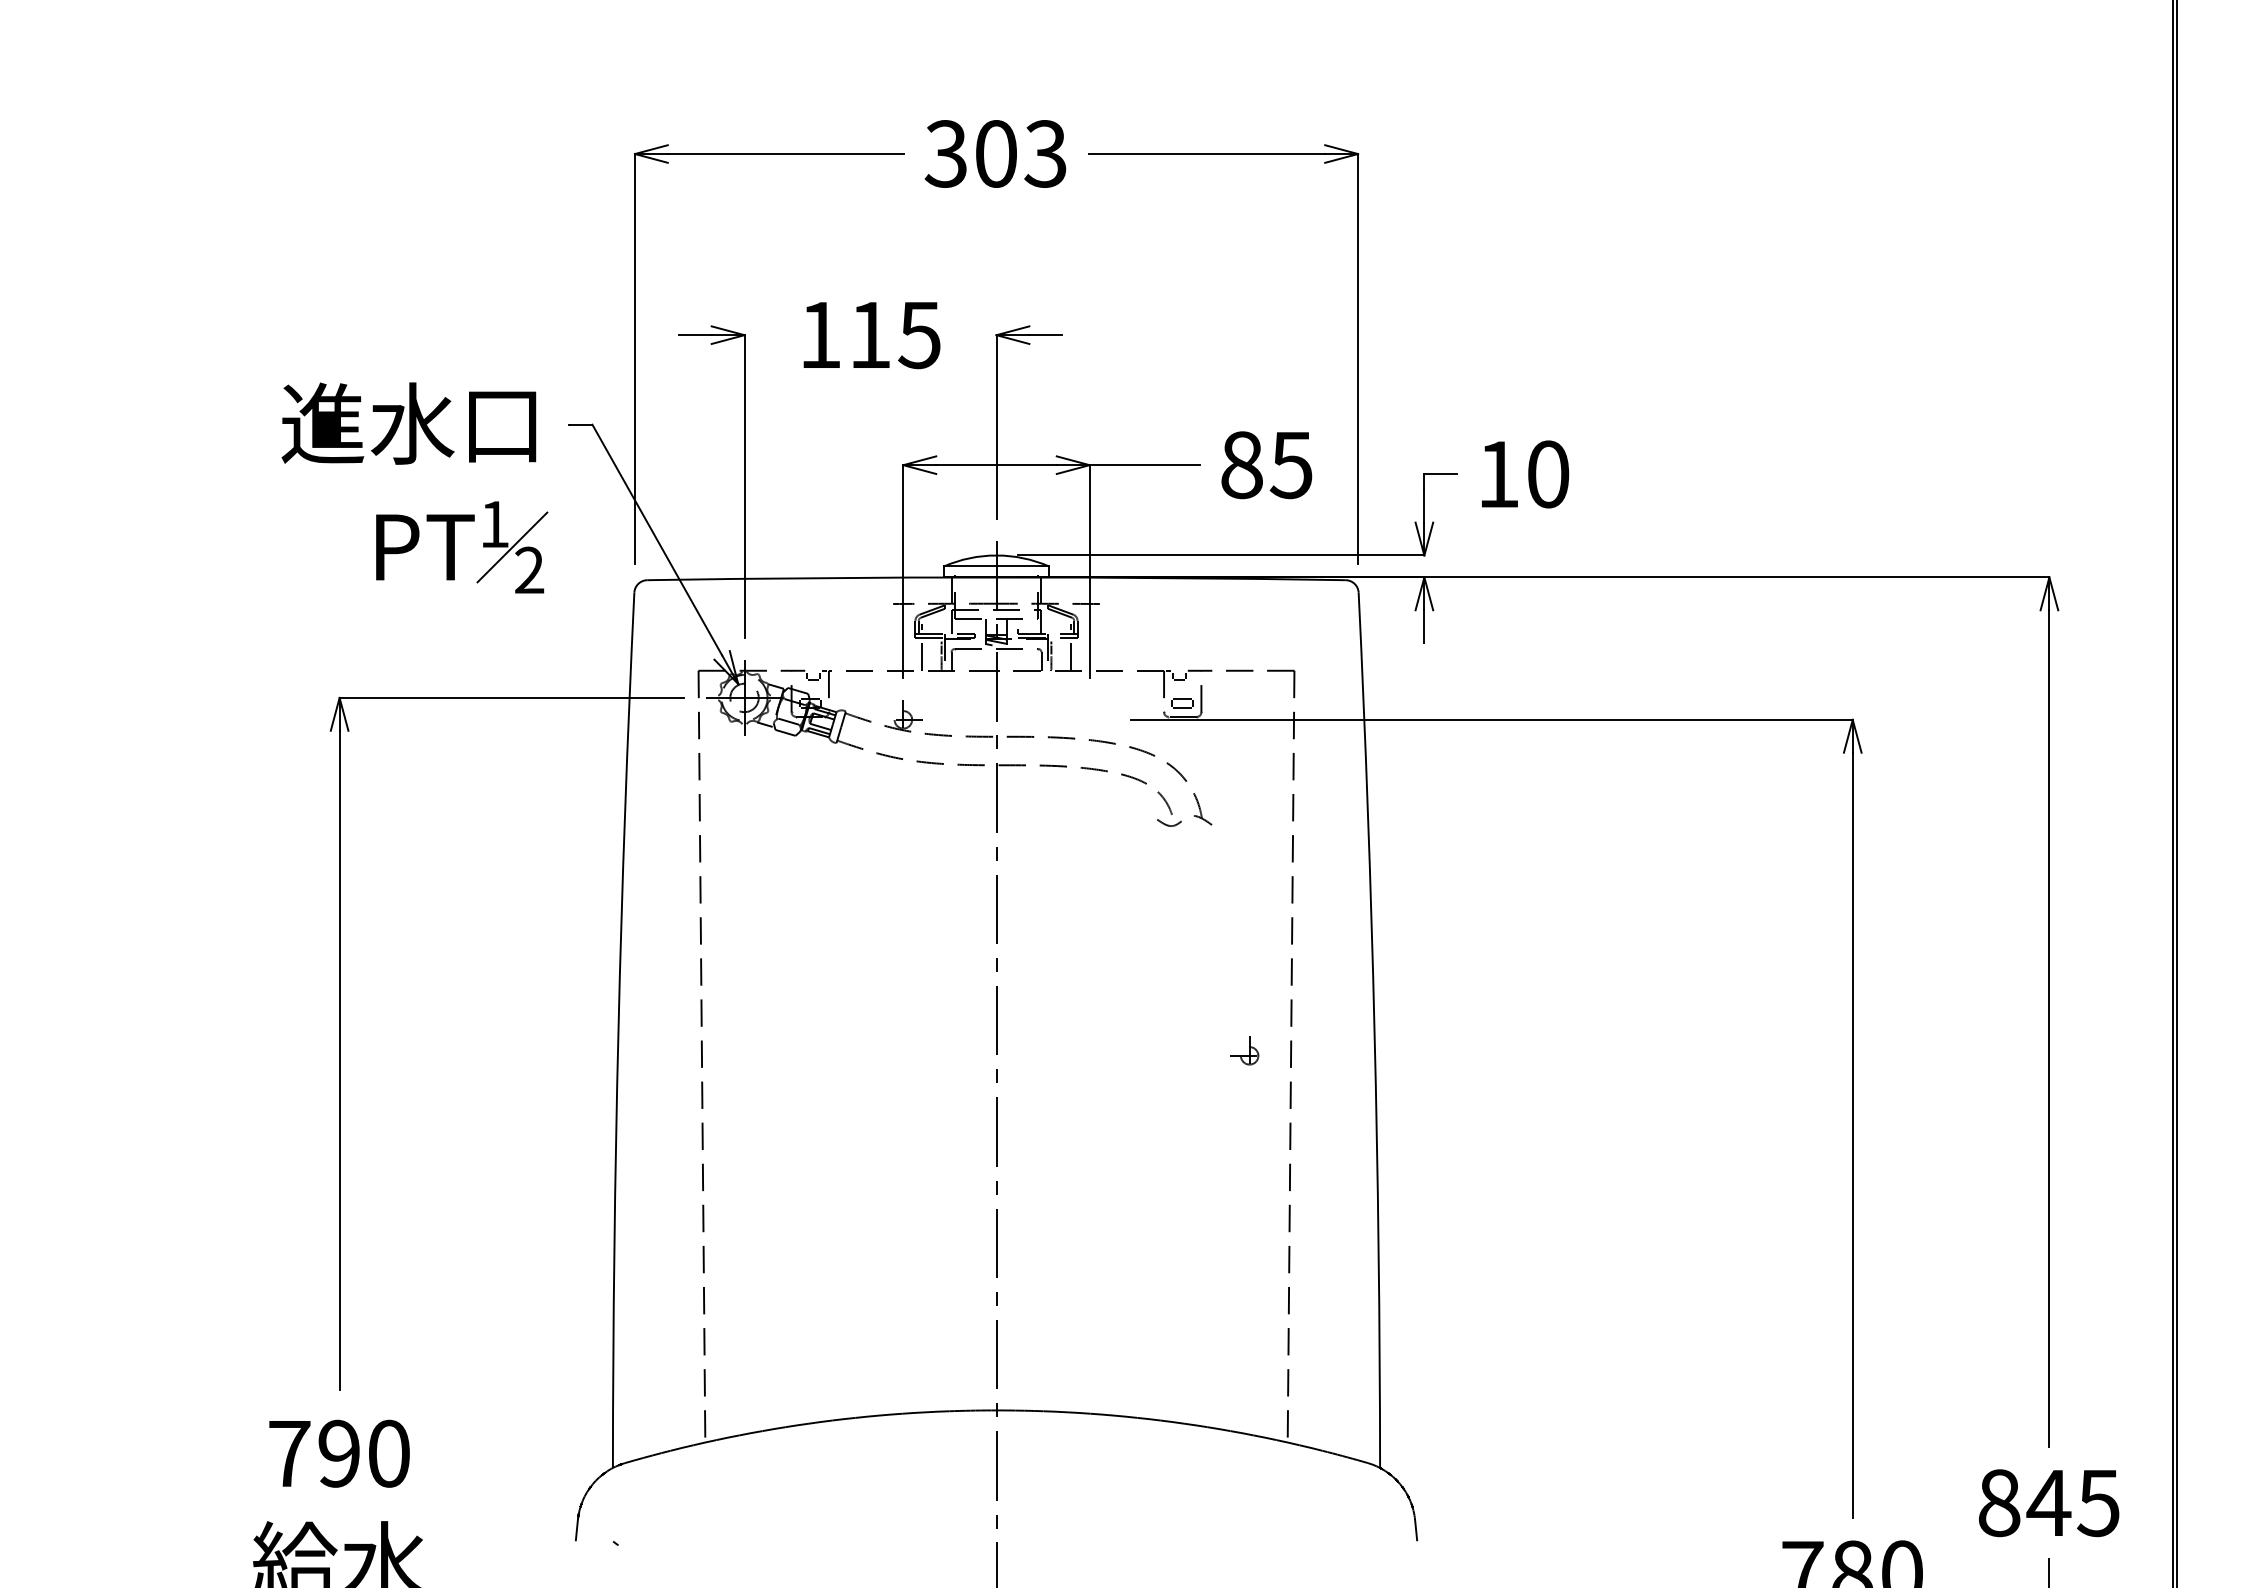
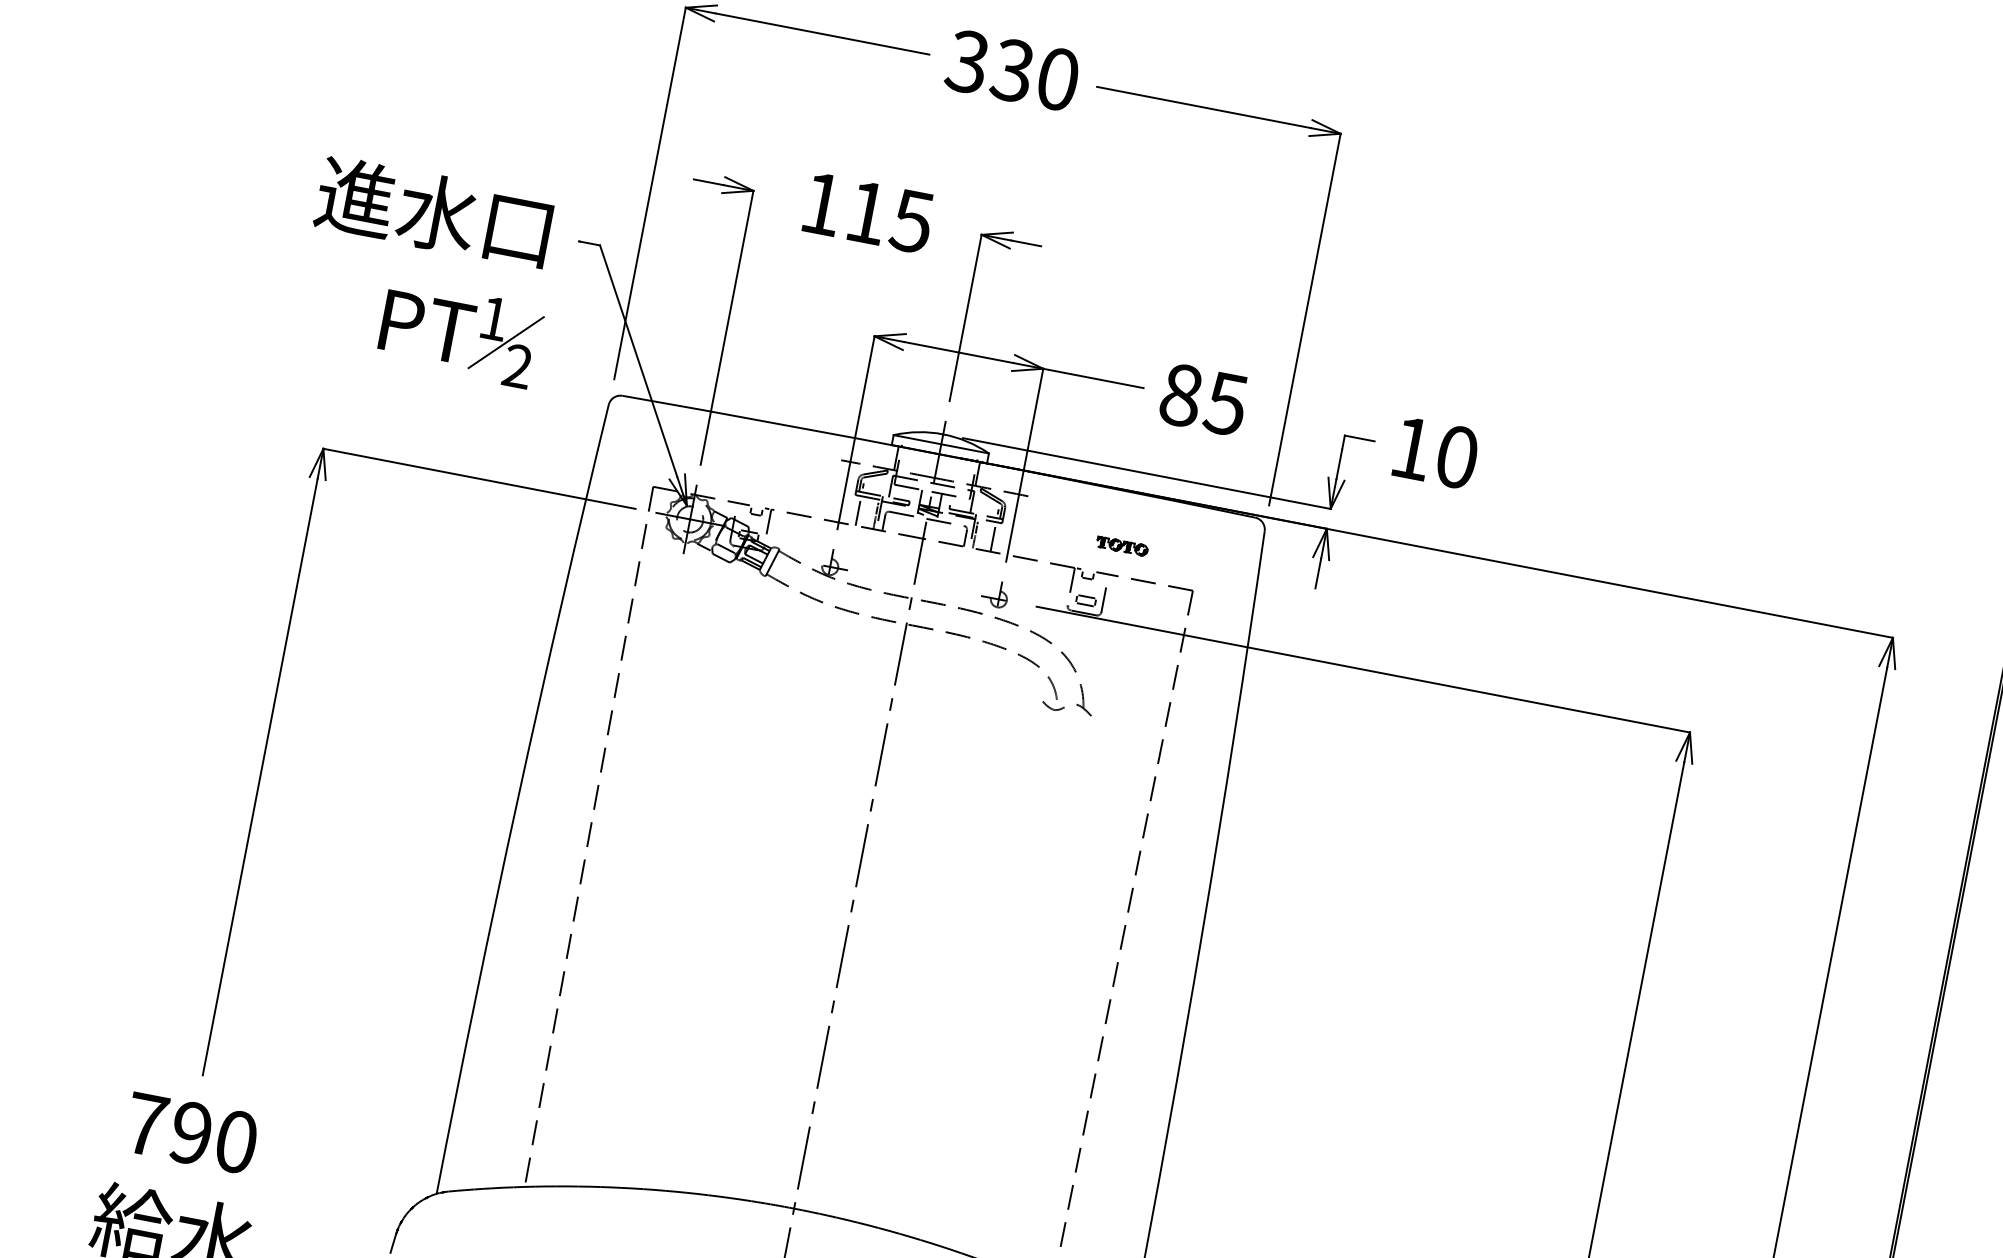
text: (1020, 153) -> (1035, 74), 303 -> 330
part: (1209, 637) -> (1121, 545), added
part: (1244, 1050) -> (995, 593), moved

